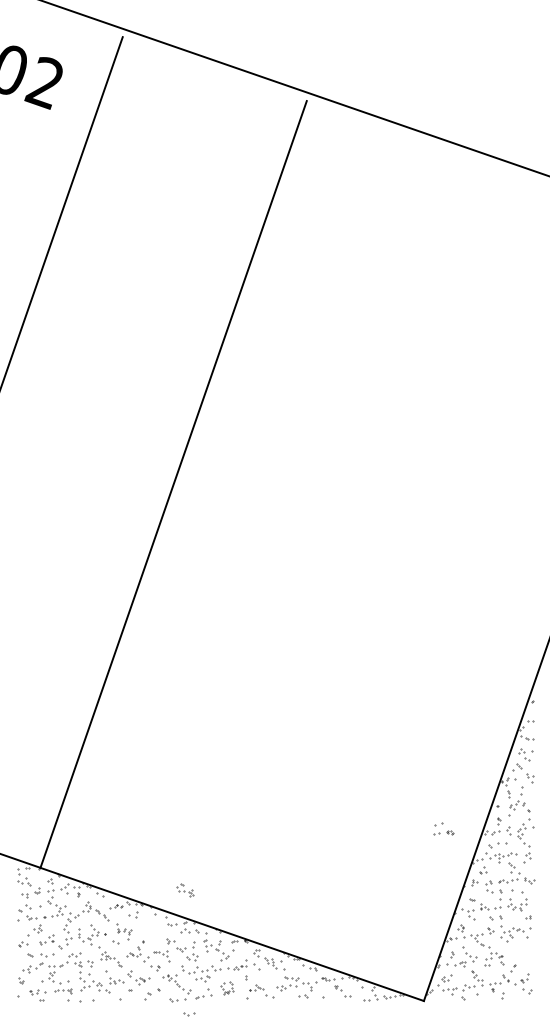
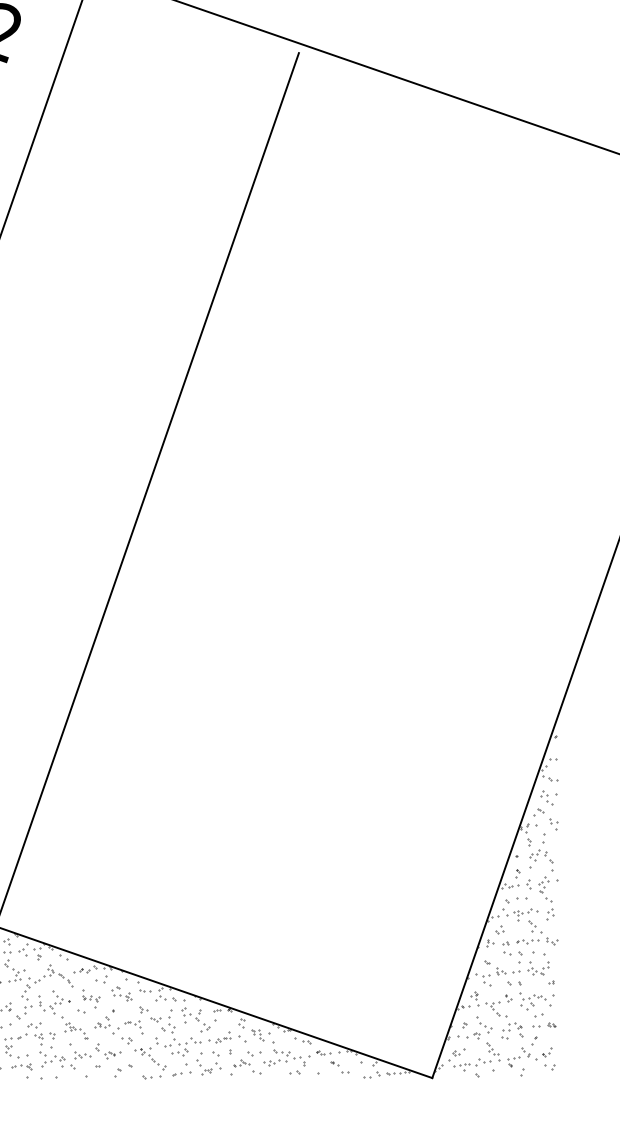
part: (443, 828) -> (544, 1020), moved
part: (185, 890) -> (122, 994), moved
part: (227, 988) -> (208, 1063), size x1.67
part: (189, 1014) -> (254, 1053), moved

